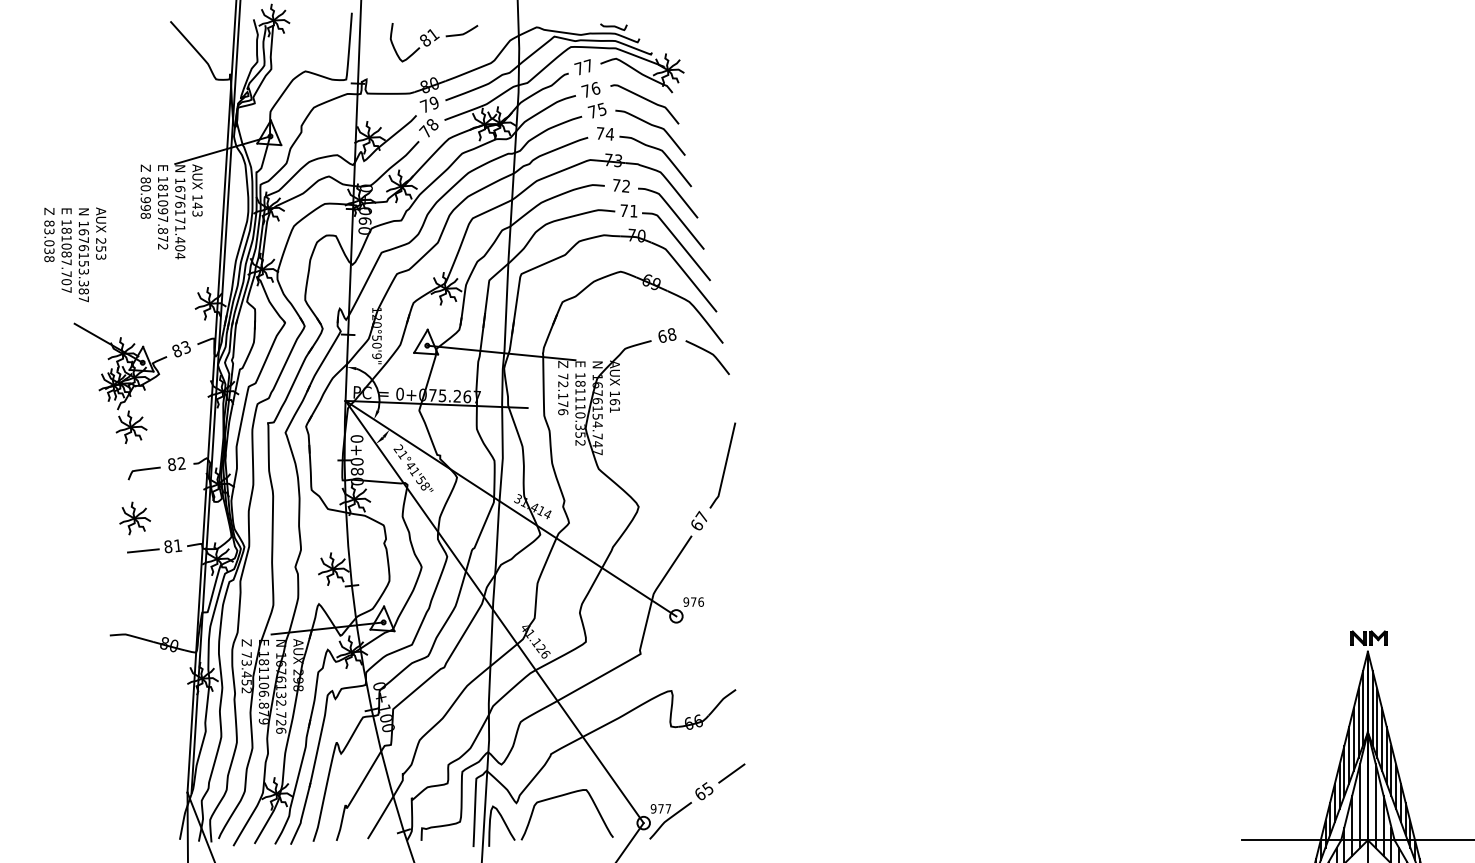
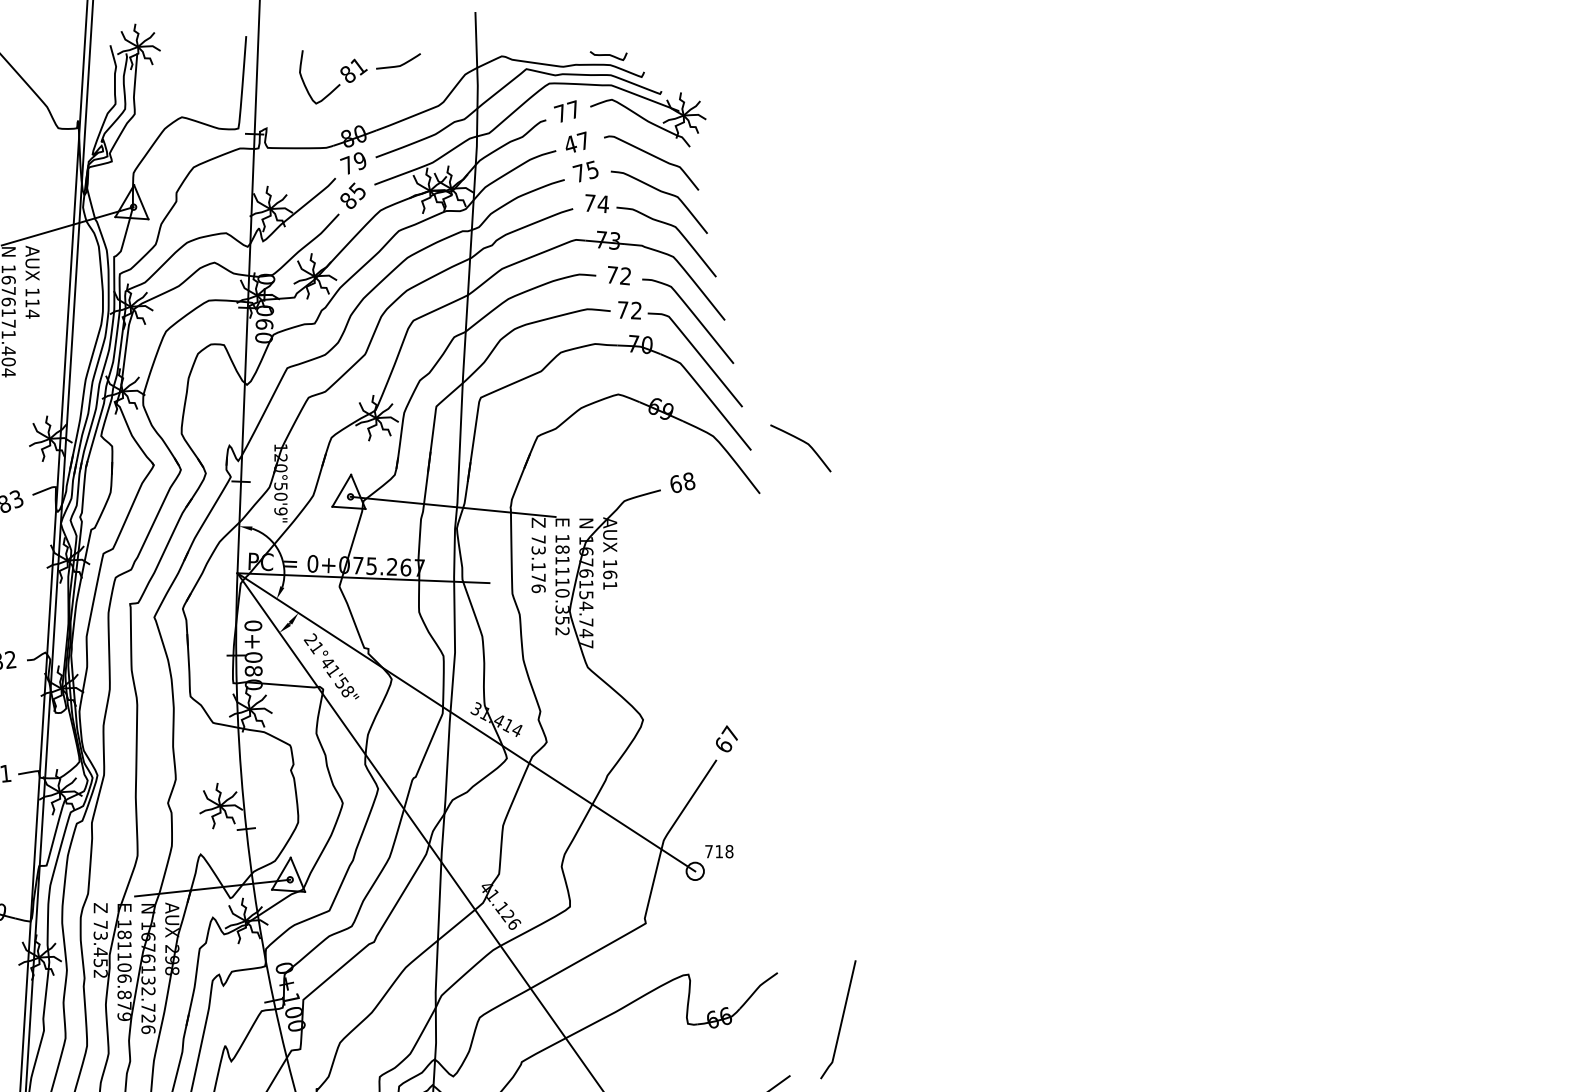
text: (590, 89) -> (576, 142), 76 -> 47
text: (428, 127) -> (352, 194), 78 -> 85
text: (197, 209) -> (32, 308), 143 -> 114
text: (633, 210) -> (635, 309), 71 -> 72
curve: (708, 353) -> (801, 442), moved
text: (562, 384) -> (537, 550), 72.176 -> 73.176
curve: (724, 465) -> (840, 1019), moved
text: (693, 601) -> (718, 850), 976 -> 718

